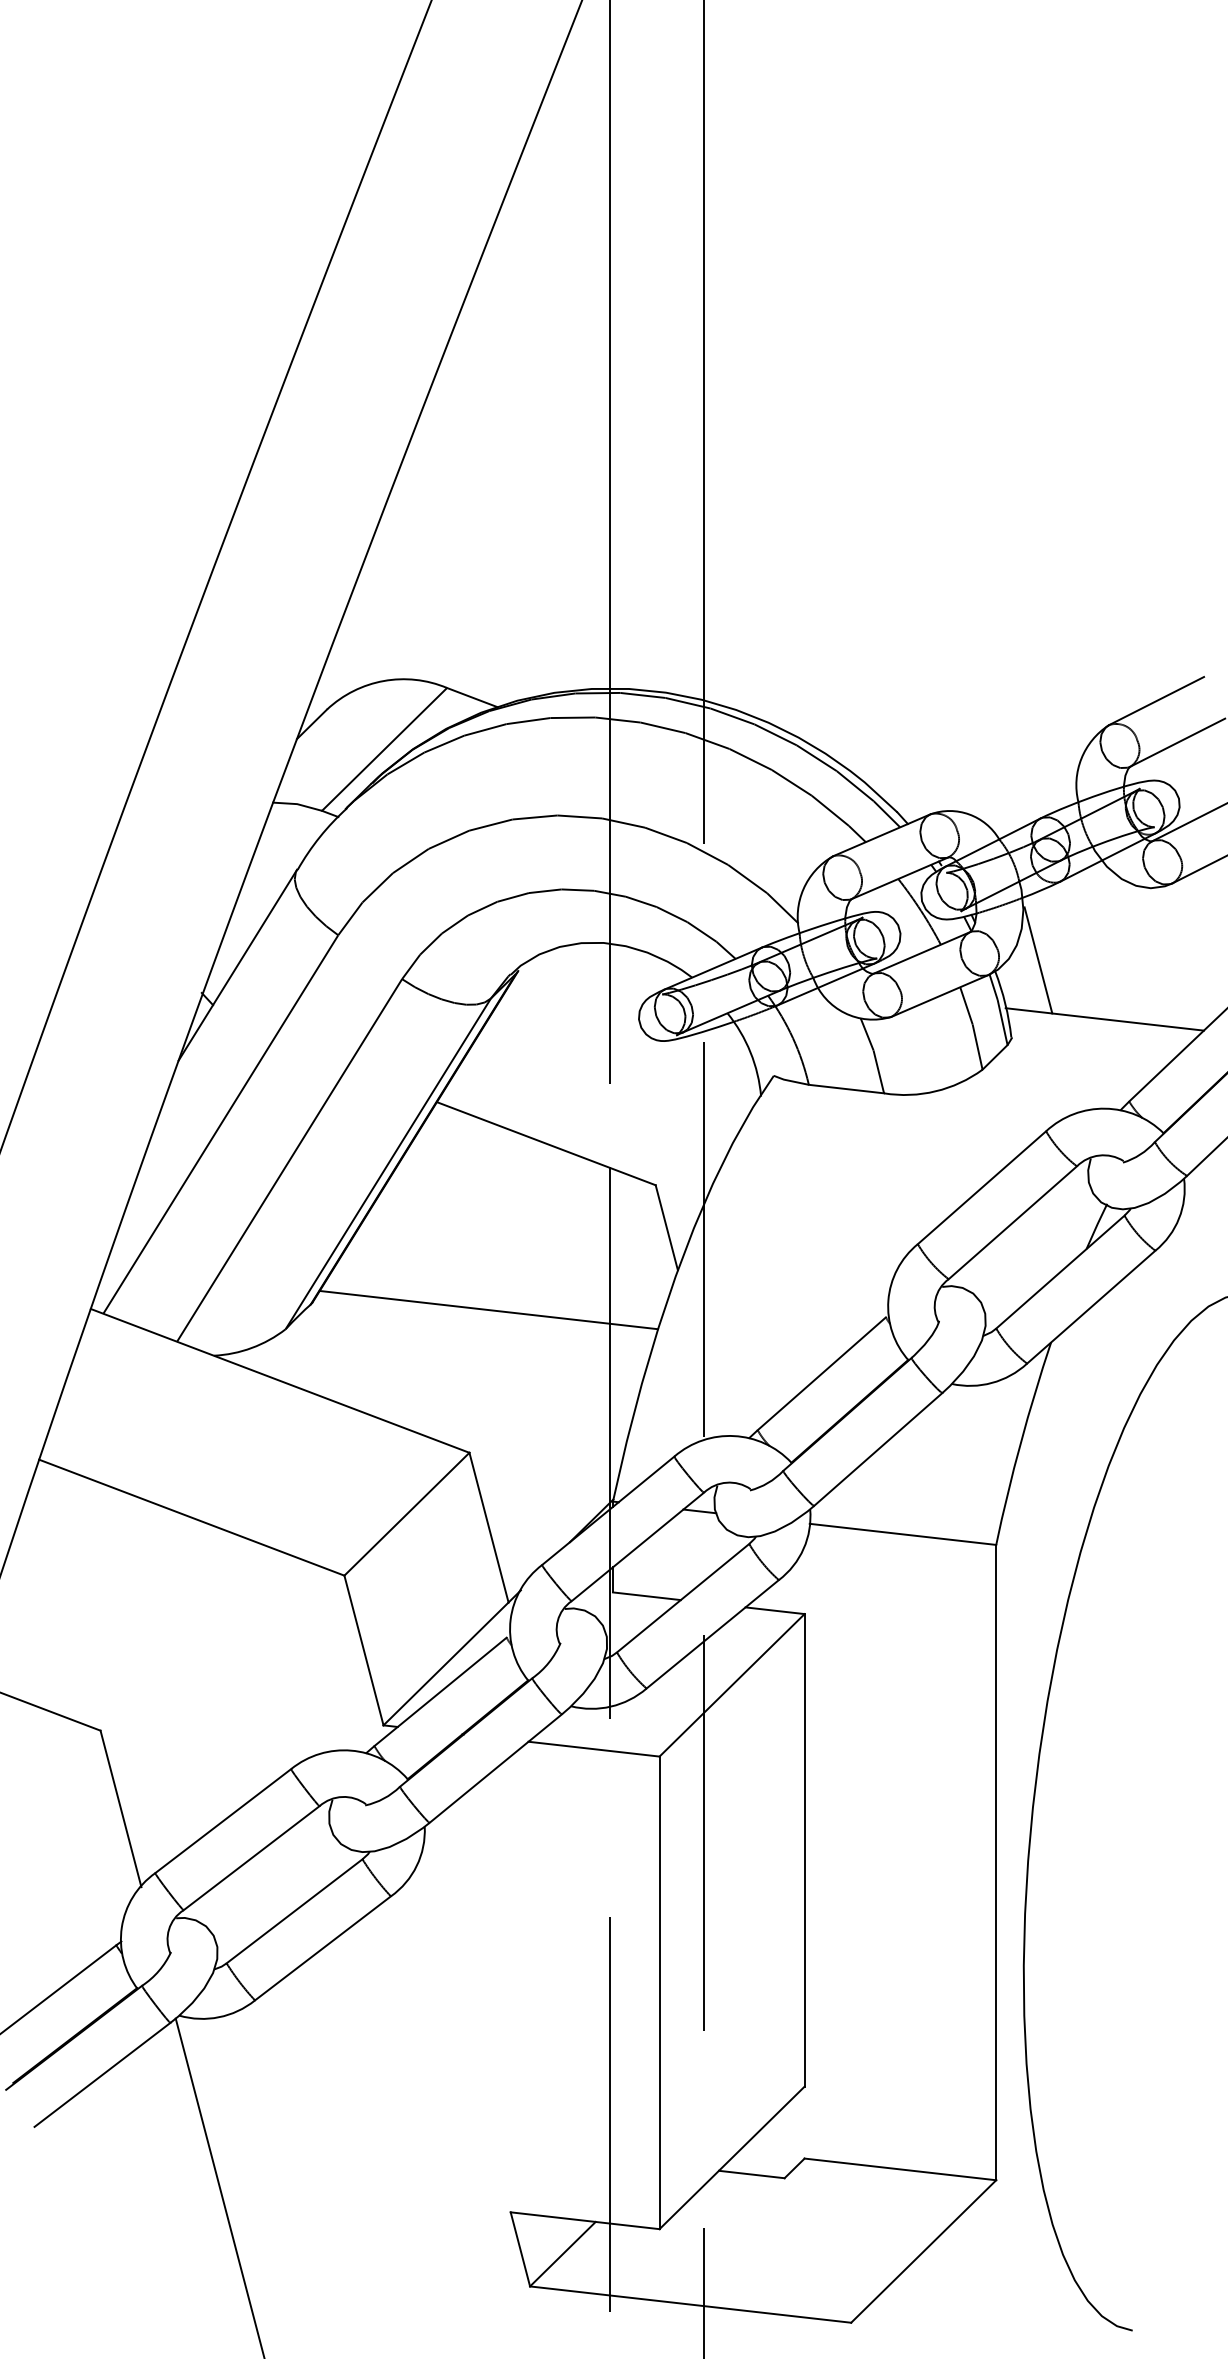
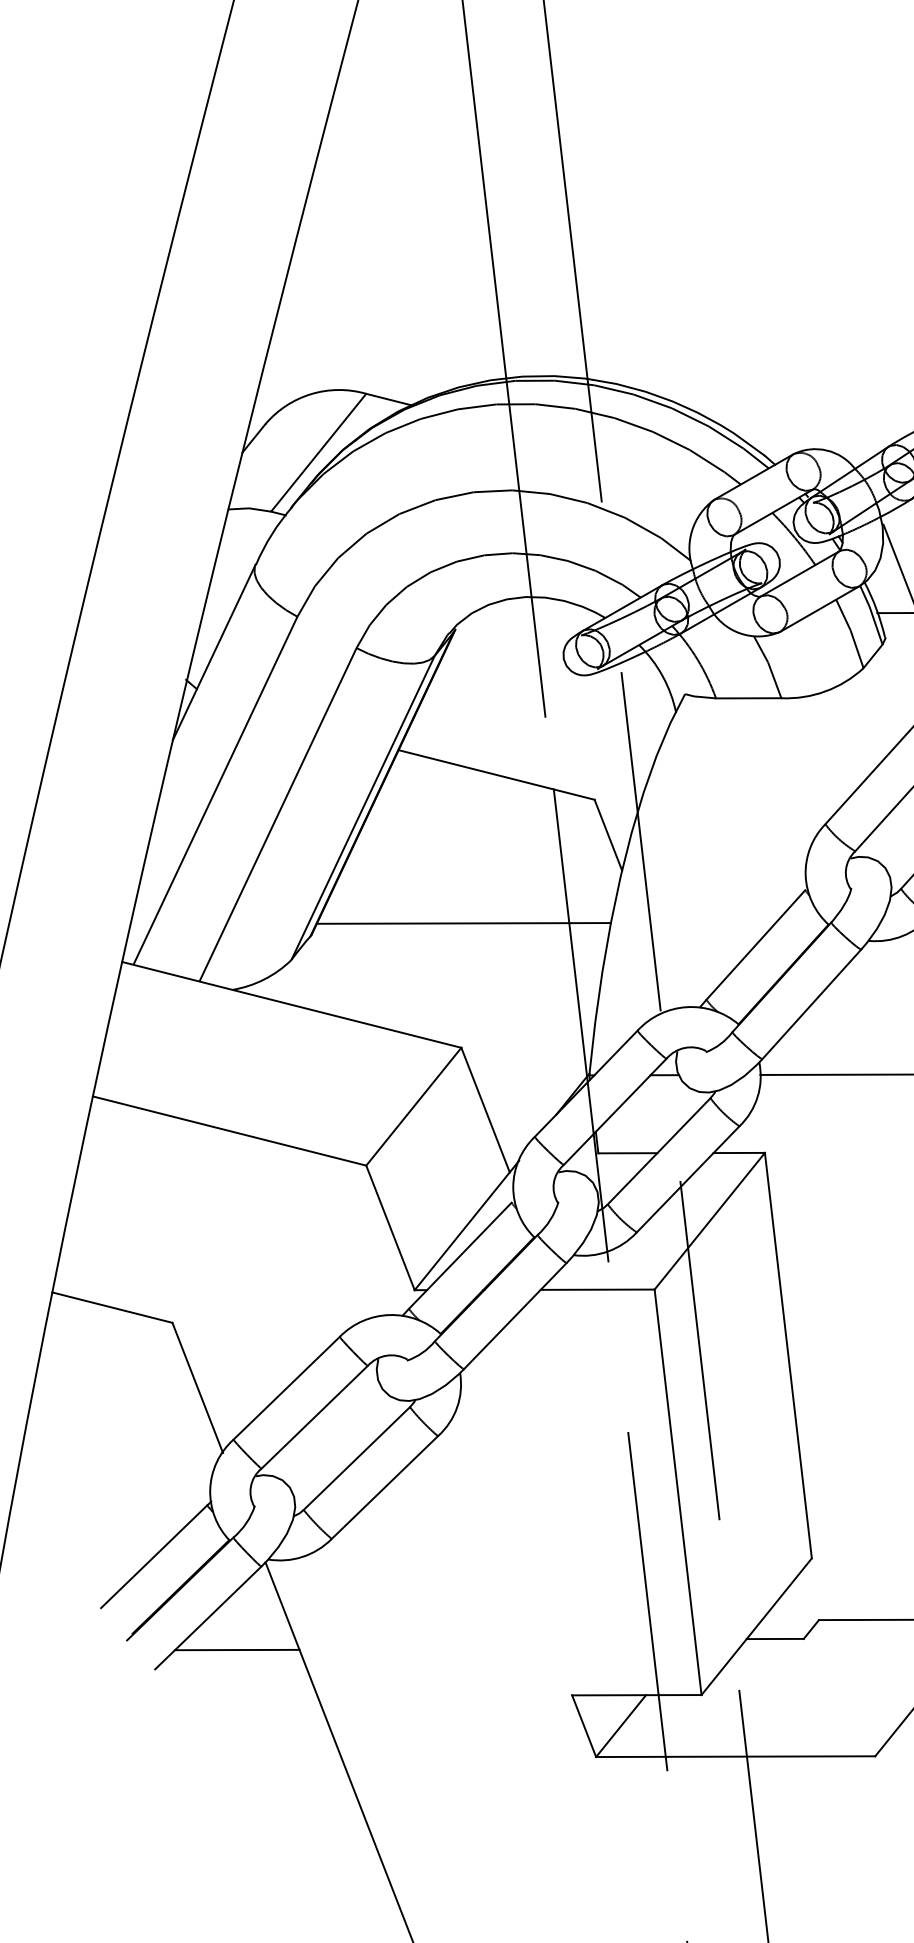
line: (131, 2115) -> (237, 1649), added

